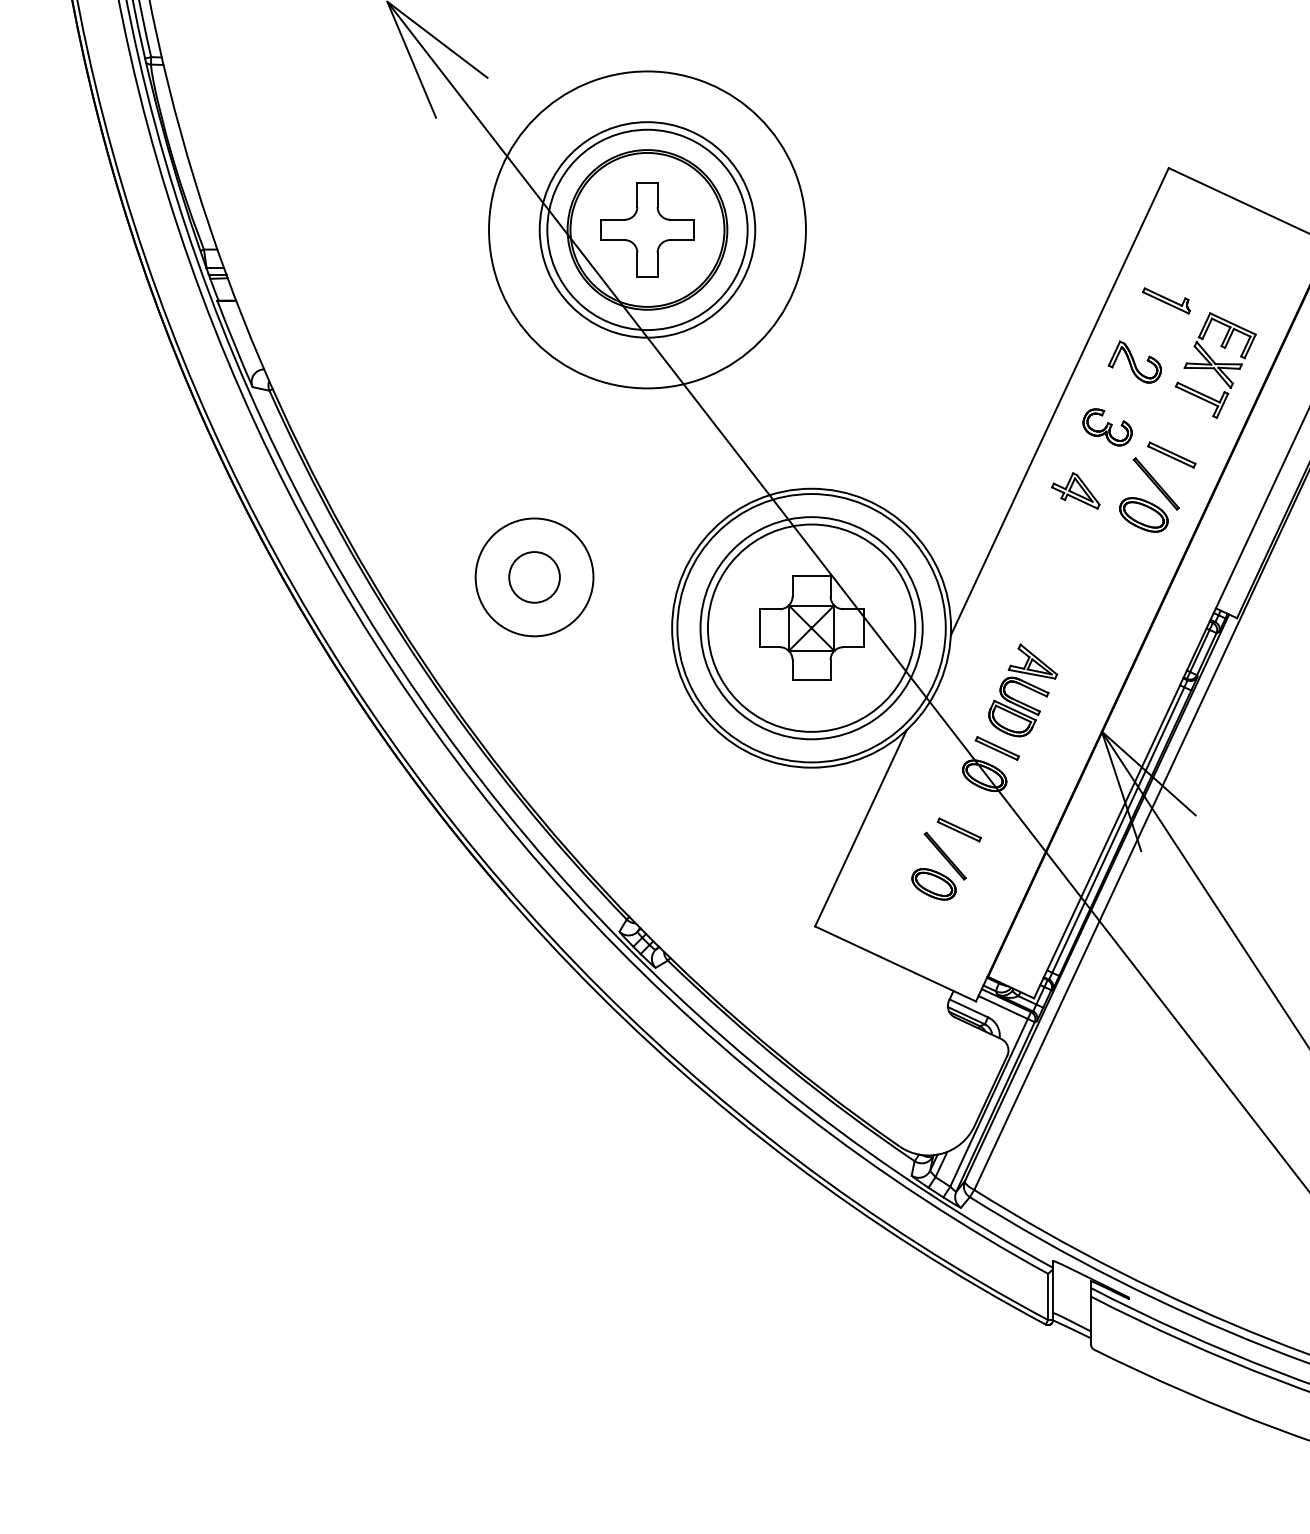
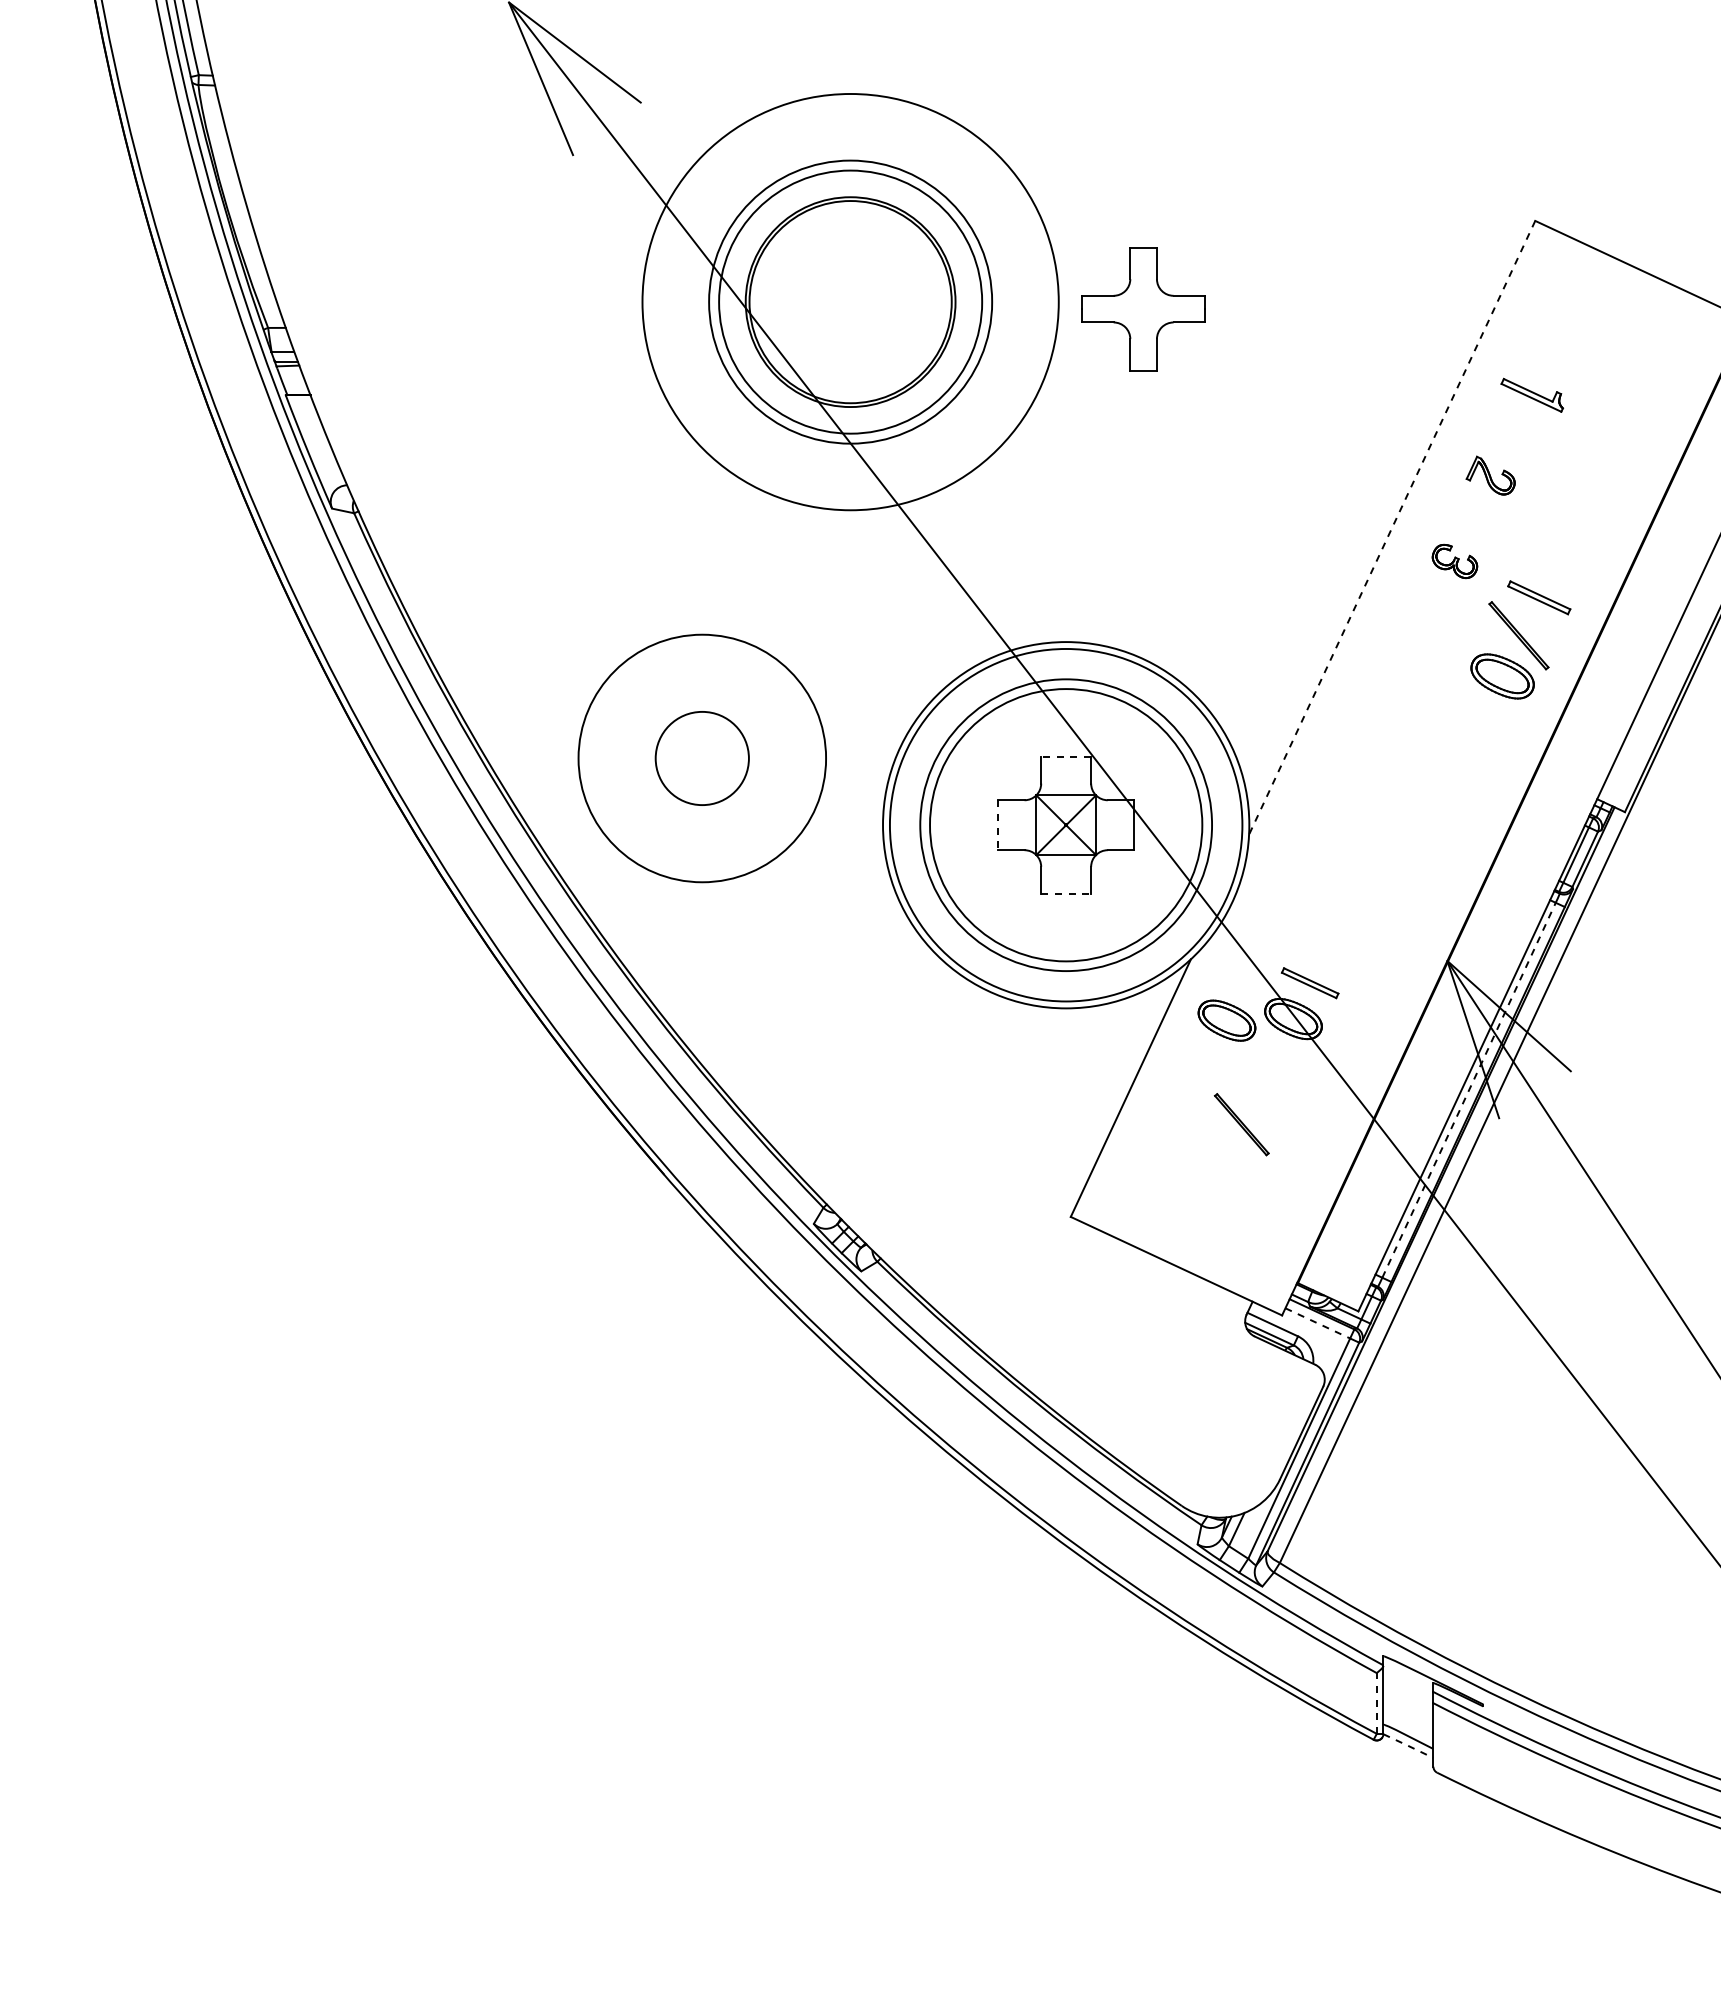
part: (647, 230) -> (1143, 309), moved
part: (1134, 361) -> (1490, 475), size x0.7
part: (1215, 365) -> (1596, 480), removed
line: (1060, 401) -> (1392, 527), solid -> dashed
part: (1107, 427) -> (1454, 561), size x0.7
part: (1075, 490) -> (1412, 644), removed
line: (811, 575) -> (1066, 756), solid -> dashed
circle: (533, 577) -> (701, 758), size x1.6
circle: (534, 577) -> (702, 758), size x1.4
line: (759, 628) -> (997, 825), solid -> dashed
line: (811, 680) -> (1066, 893), solid -> dashed
part: (1022, 690) -> (1343, 906), removed
part: (959, 830) -> (1260, 1090), removed
line: (1118, 830) -> (1469, 1090), solid -> dashed
part: (933, 884) -> (1226, 1020), moved
line: (1002, 1007) -> (1317, 1323), solid -> dashed
line: (1047, 1296) -> (1376, 1702), solid -> dashed
line: (1072, 1328) -> (1408, 1745), solid -> dashed

